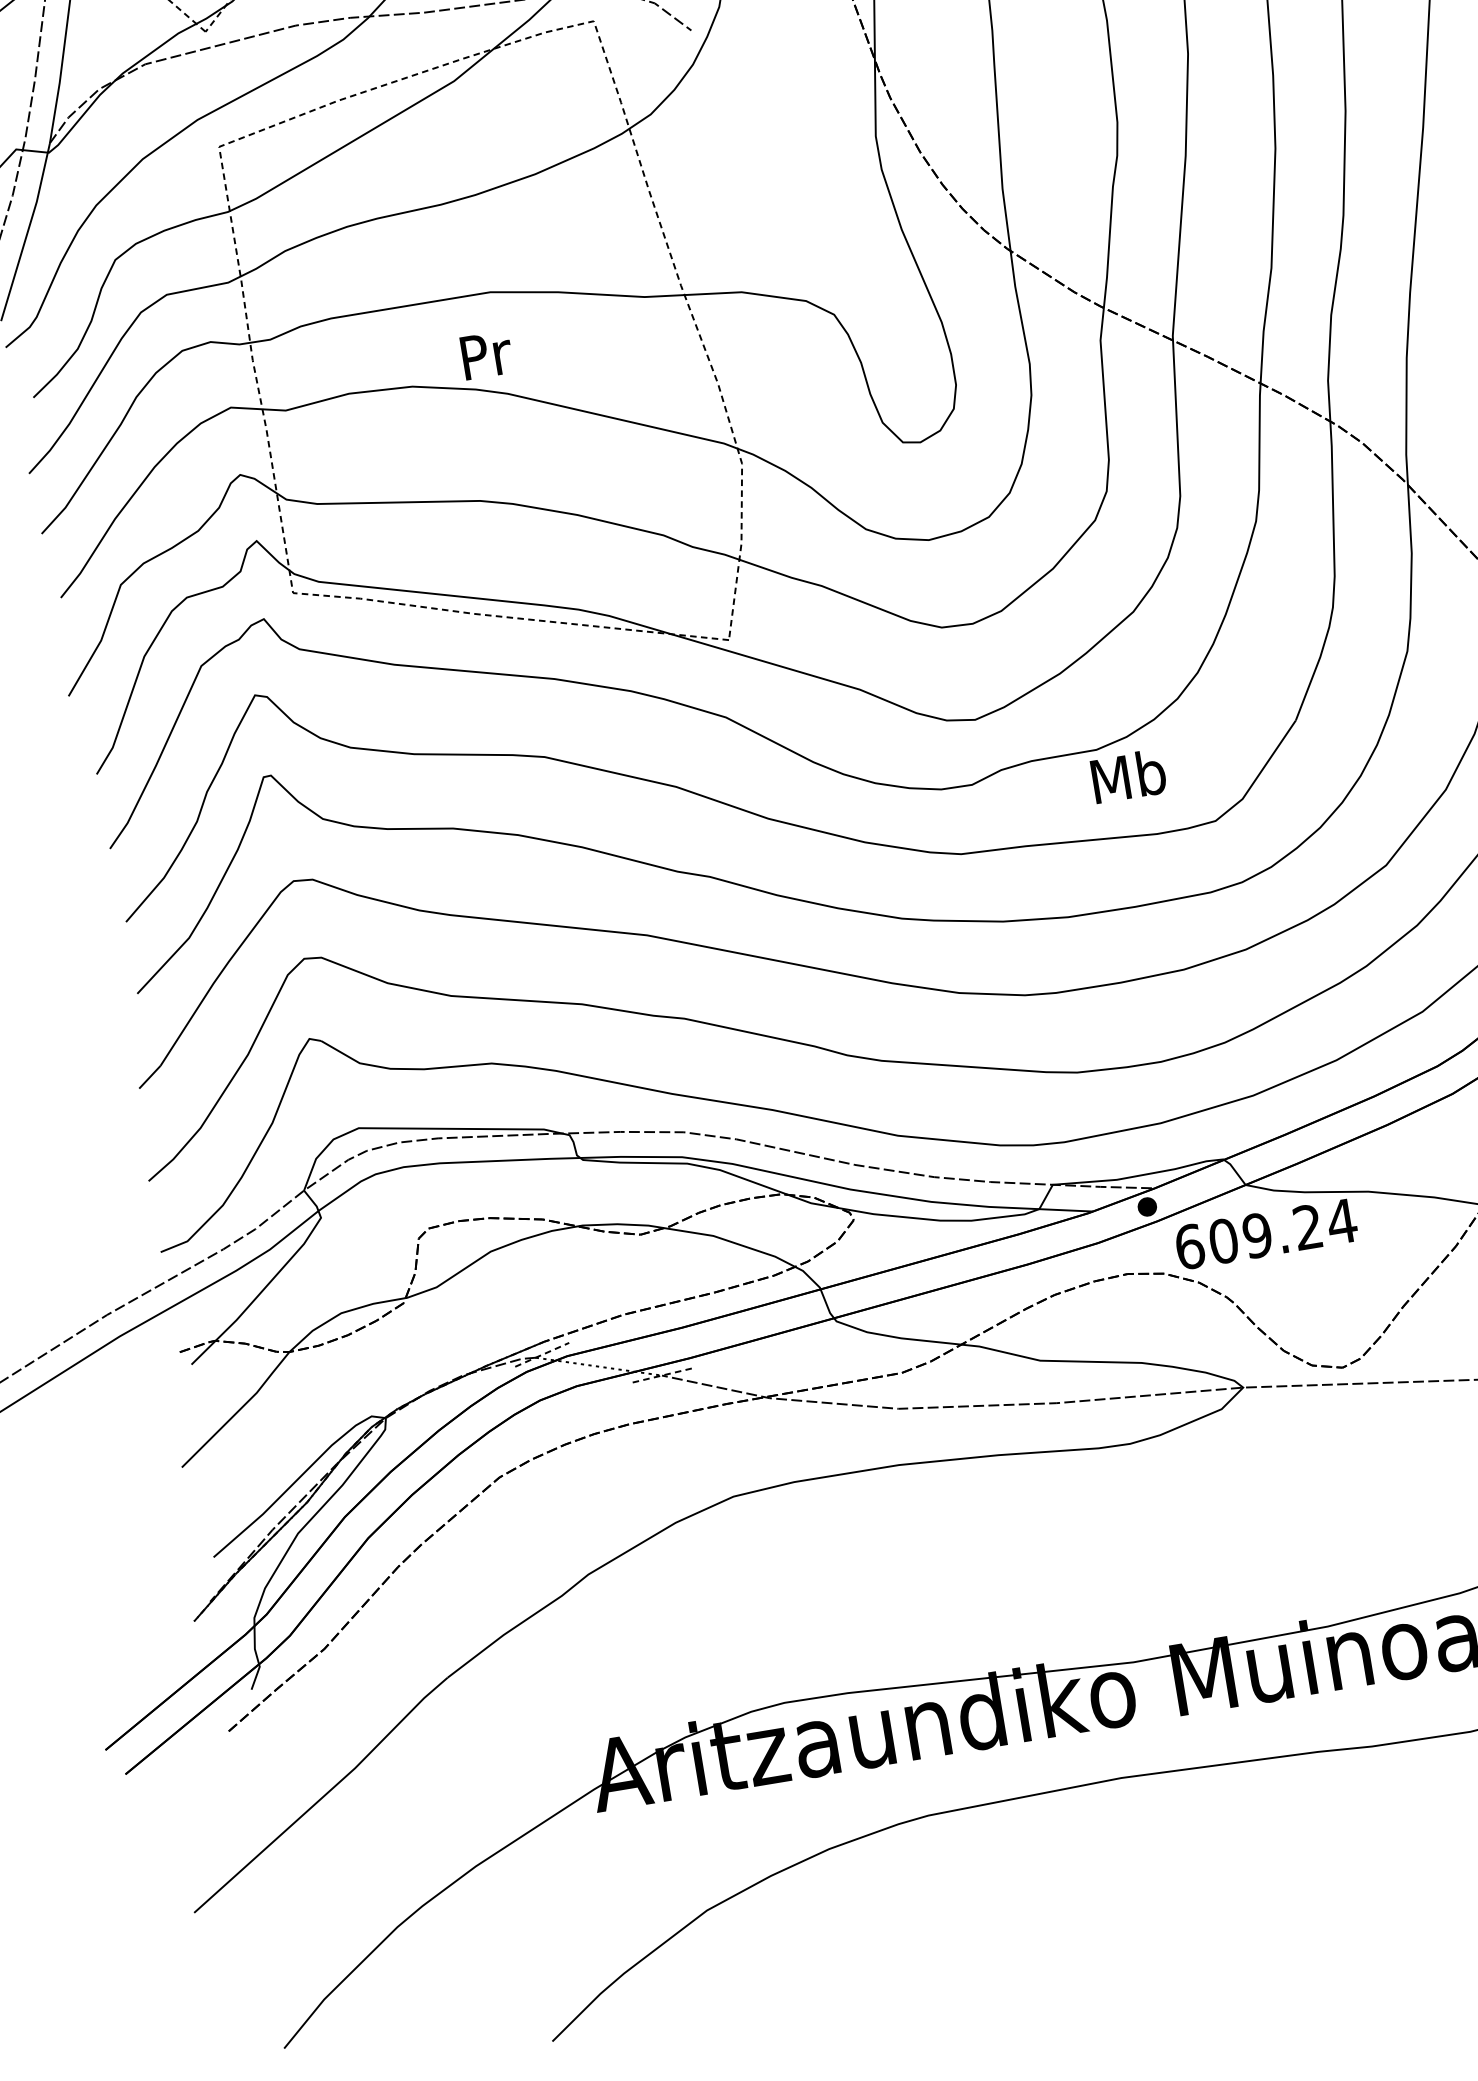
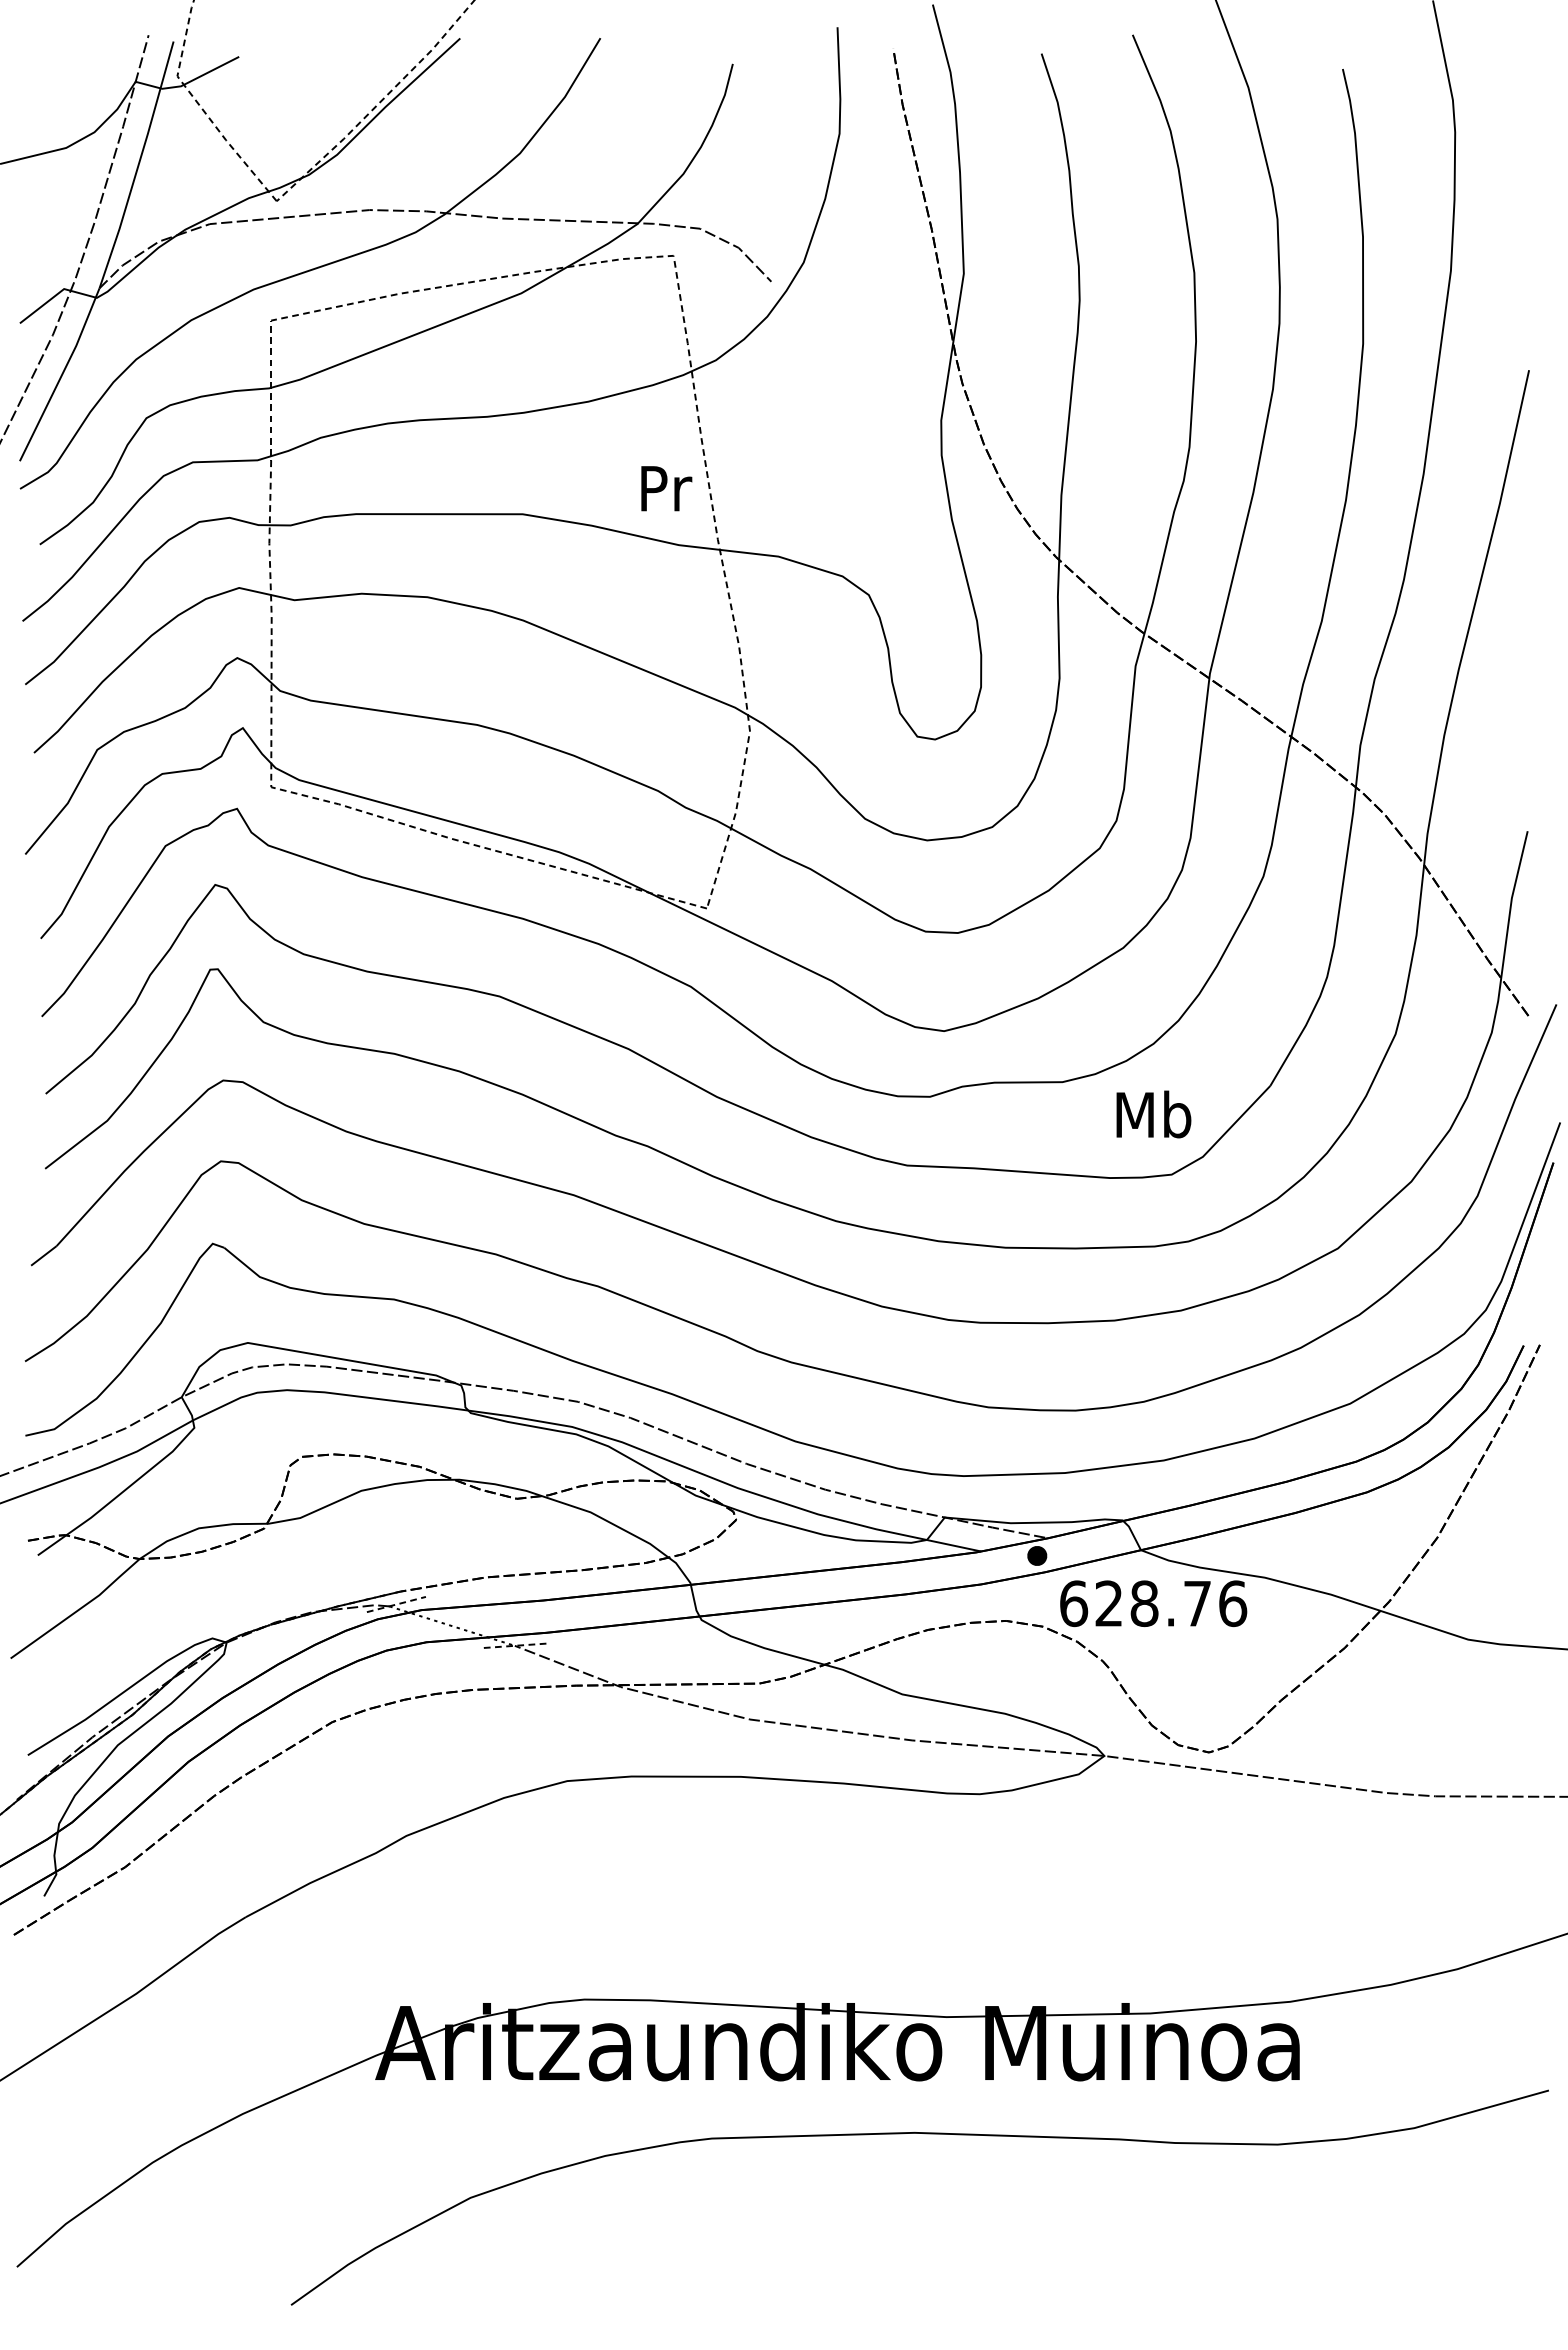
text: (486, 354) -> (666, 488), moved
text: (1128, 776) -> (1153, 1114), moved
text: (1283, 1231) -> (1171, 1603), 609.24 -> 628.76

